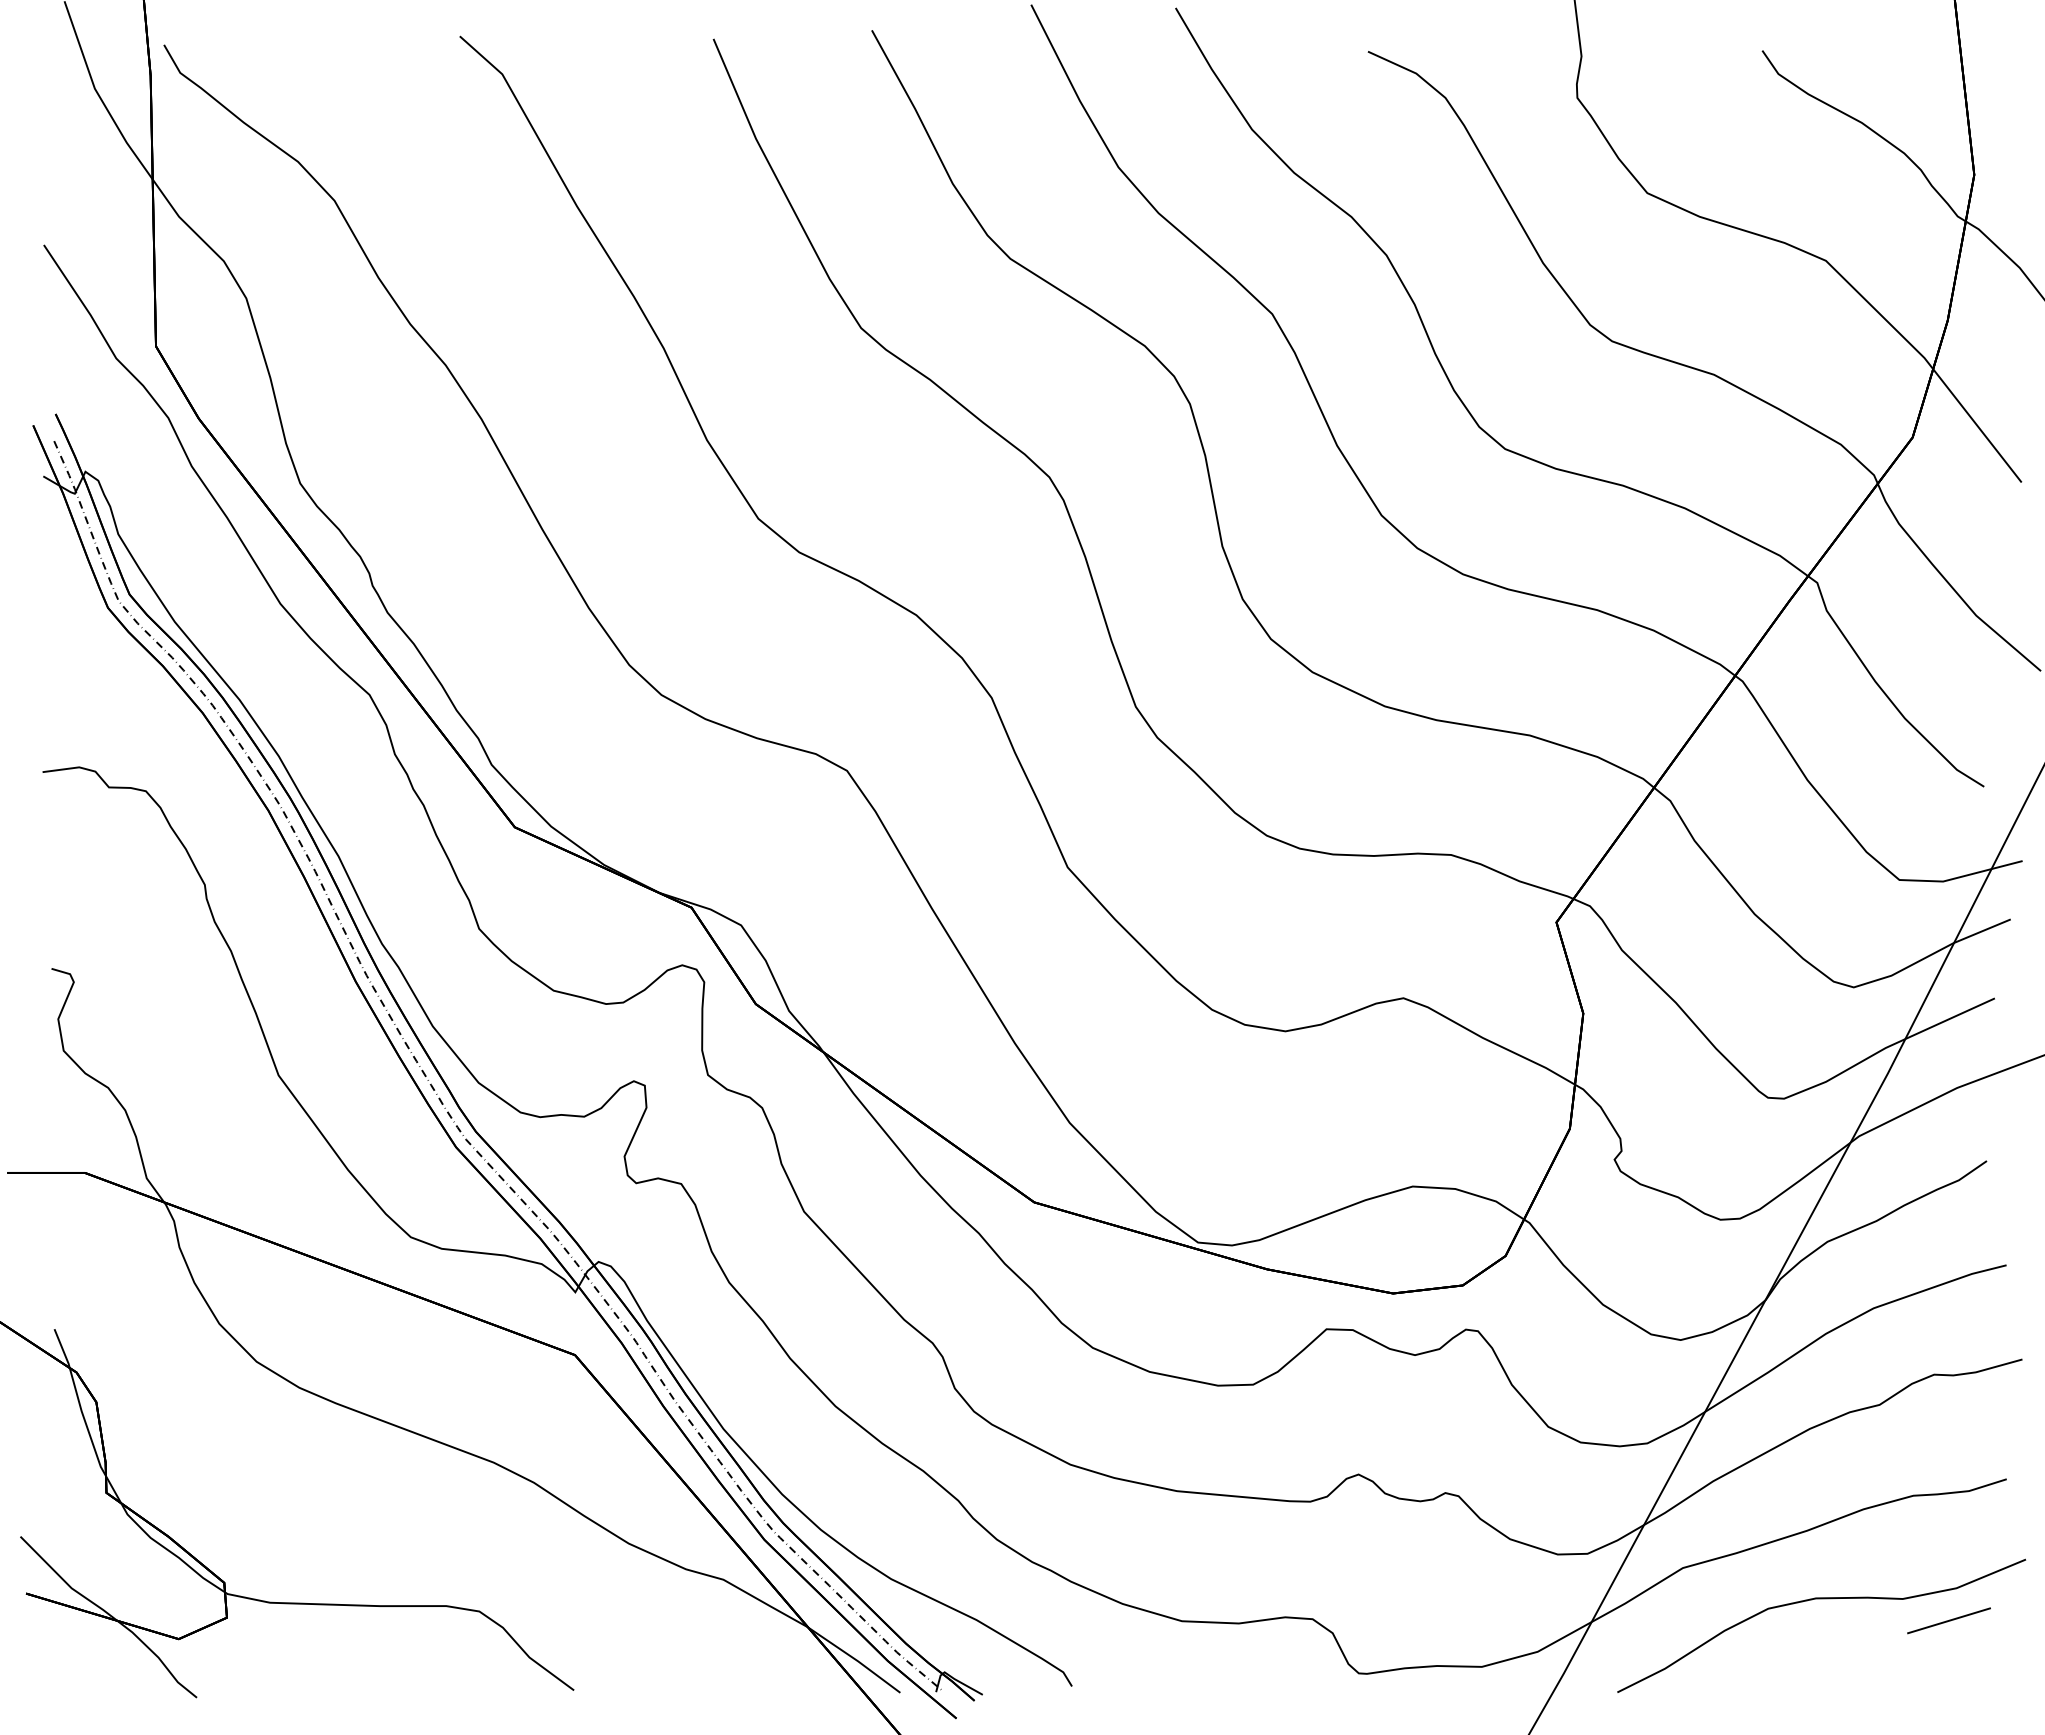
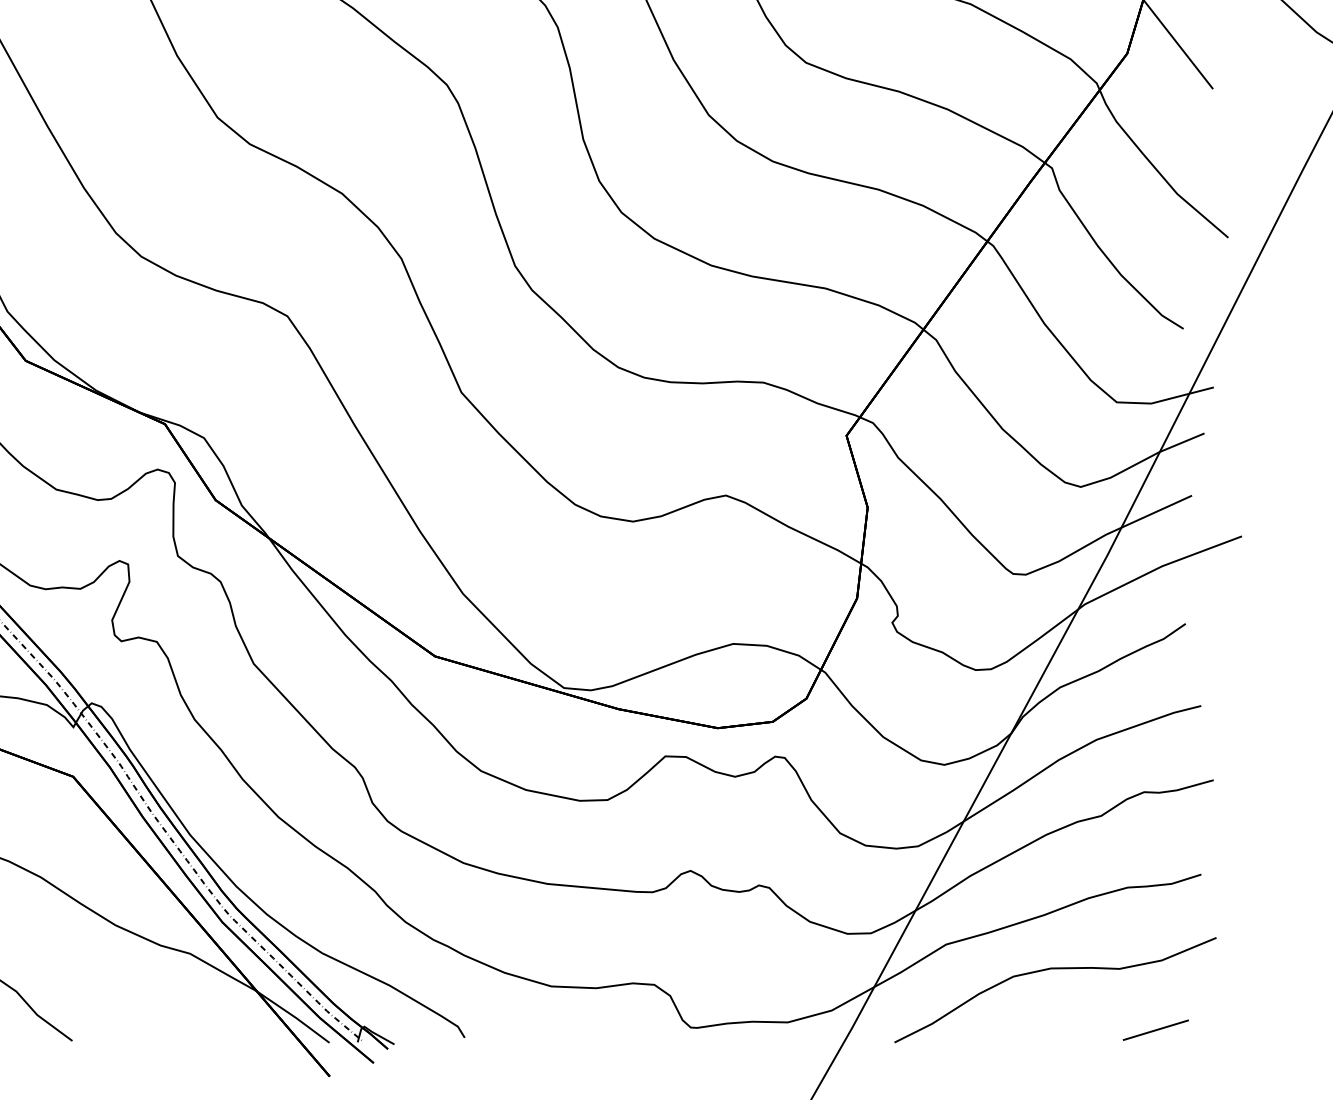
line: (1948, 1620) -> (1155, 1030), moved

